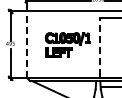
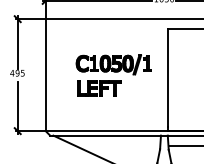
line: (27, 44) -> (45, 74), dashed -> solid
line: (100, 46) -> (168, 77), dashed -> solid

